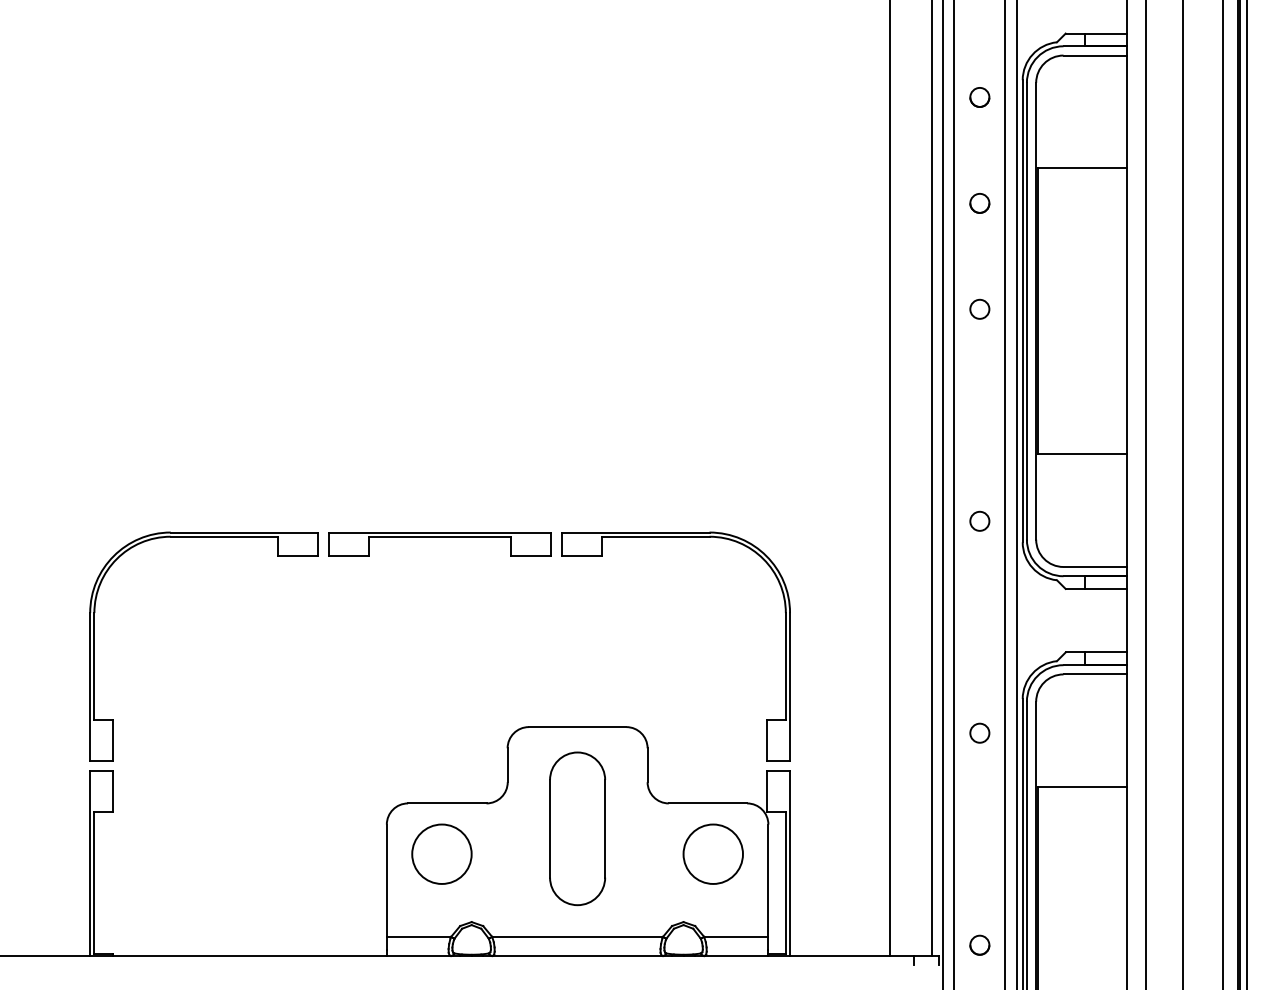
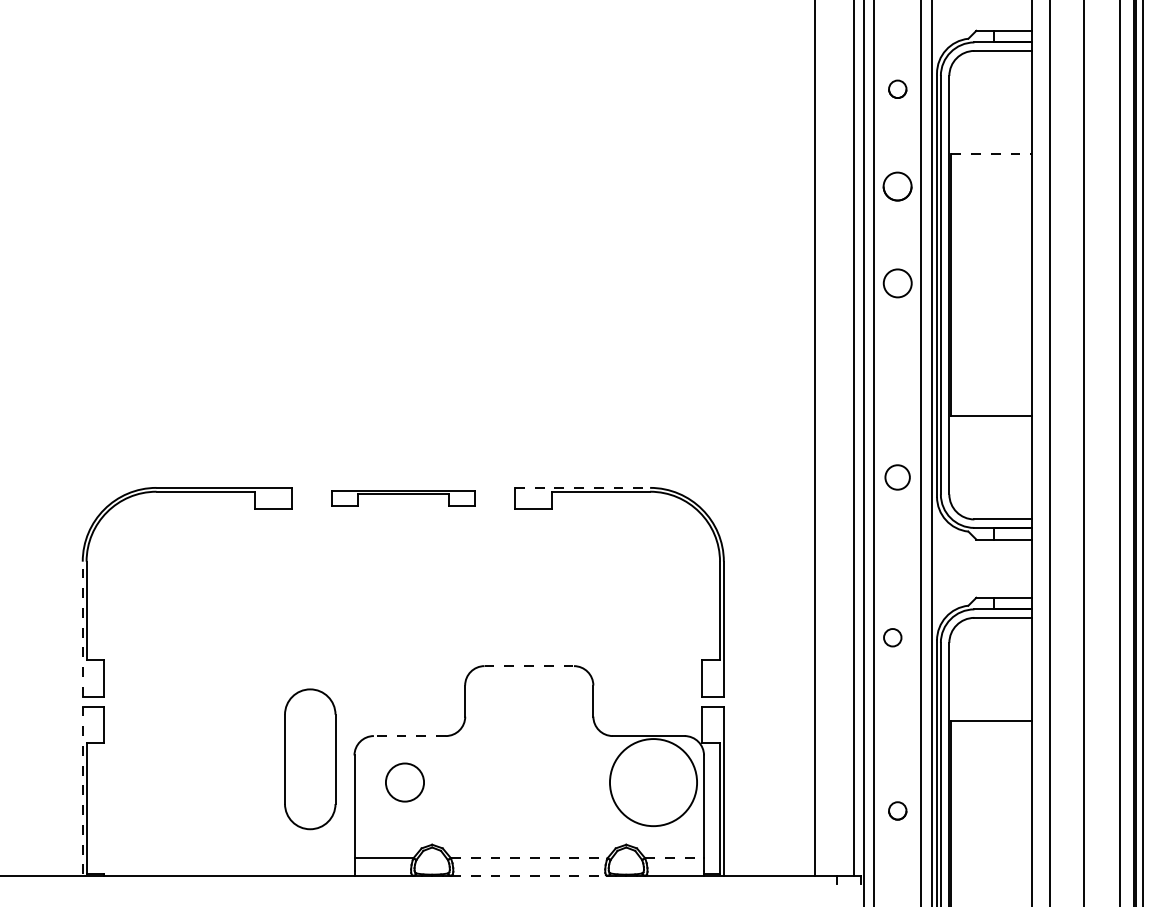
line: (1082, 168) -> (991, 154), solid -> dashed
circle: (979, 202) -> (897, 185), size x1.6
circle: (979, 309) -> (897, 283), size x1.6
circle: (979, 521) -> (897, 477), size x1.4
line: (635, 532) -> (582, 487), solid -> dashed
part: (439, 544) -> (402, 498), size x0.7
line: (89, 687) -> (82, 629), solid -> dashed
line: (577, 727) -> (529, 666), solid -> dashed
circle: (979, 732) -> (892, 637), moved
line: (446, 803) -> (409, 736), solid -> dashed
part: (577, 829) -> (310, 759), moved
circle: (441, 854) -> (404, 782), size x0.7
circle: (713, 854) -> (653, 782), size x1.6
line: (89, 863) -> (82, 791), solid -> dashed
line: (577, 937) -> (529, 858), solid -> dashed
line: (737, 937) -> (675, 858), solid -> dashed
circle: (979, 944) -> (897, 810), moved
line: (577, 955) -> (529, 875), solid -> dashed

